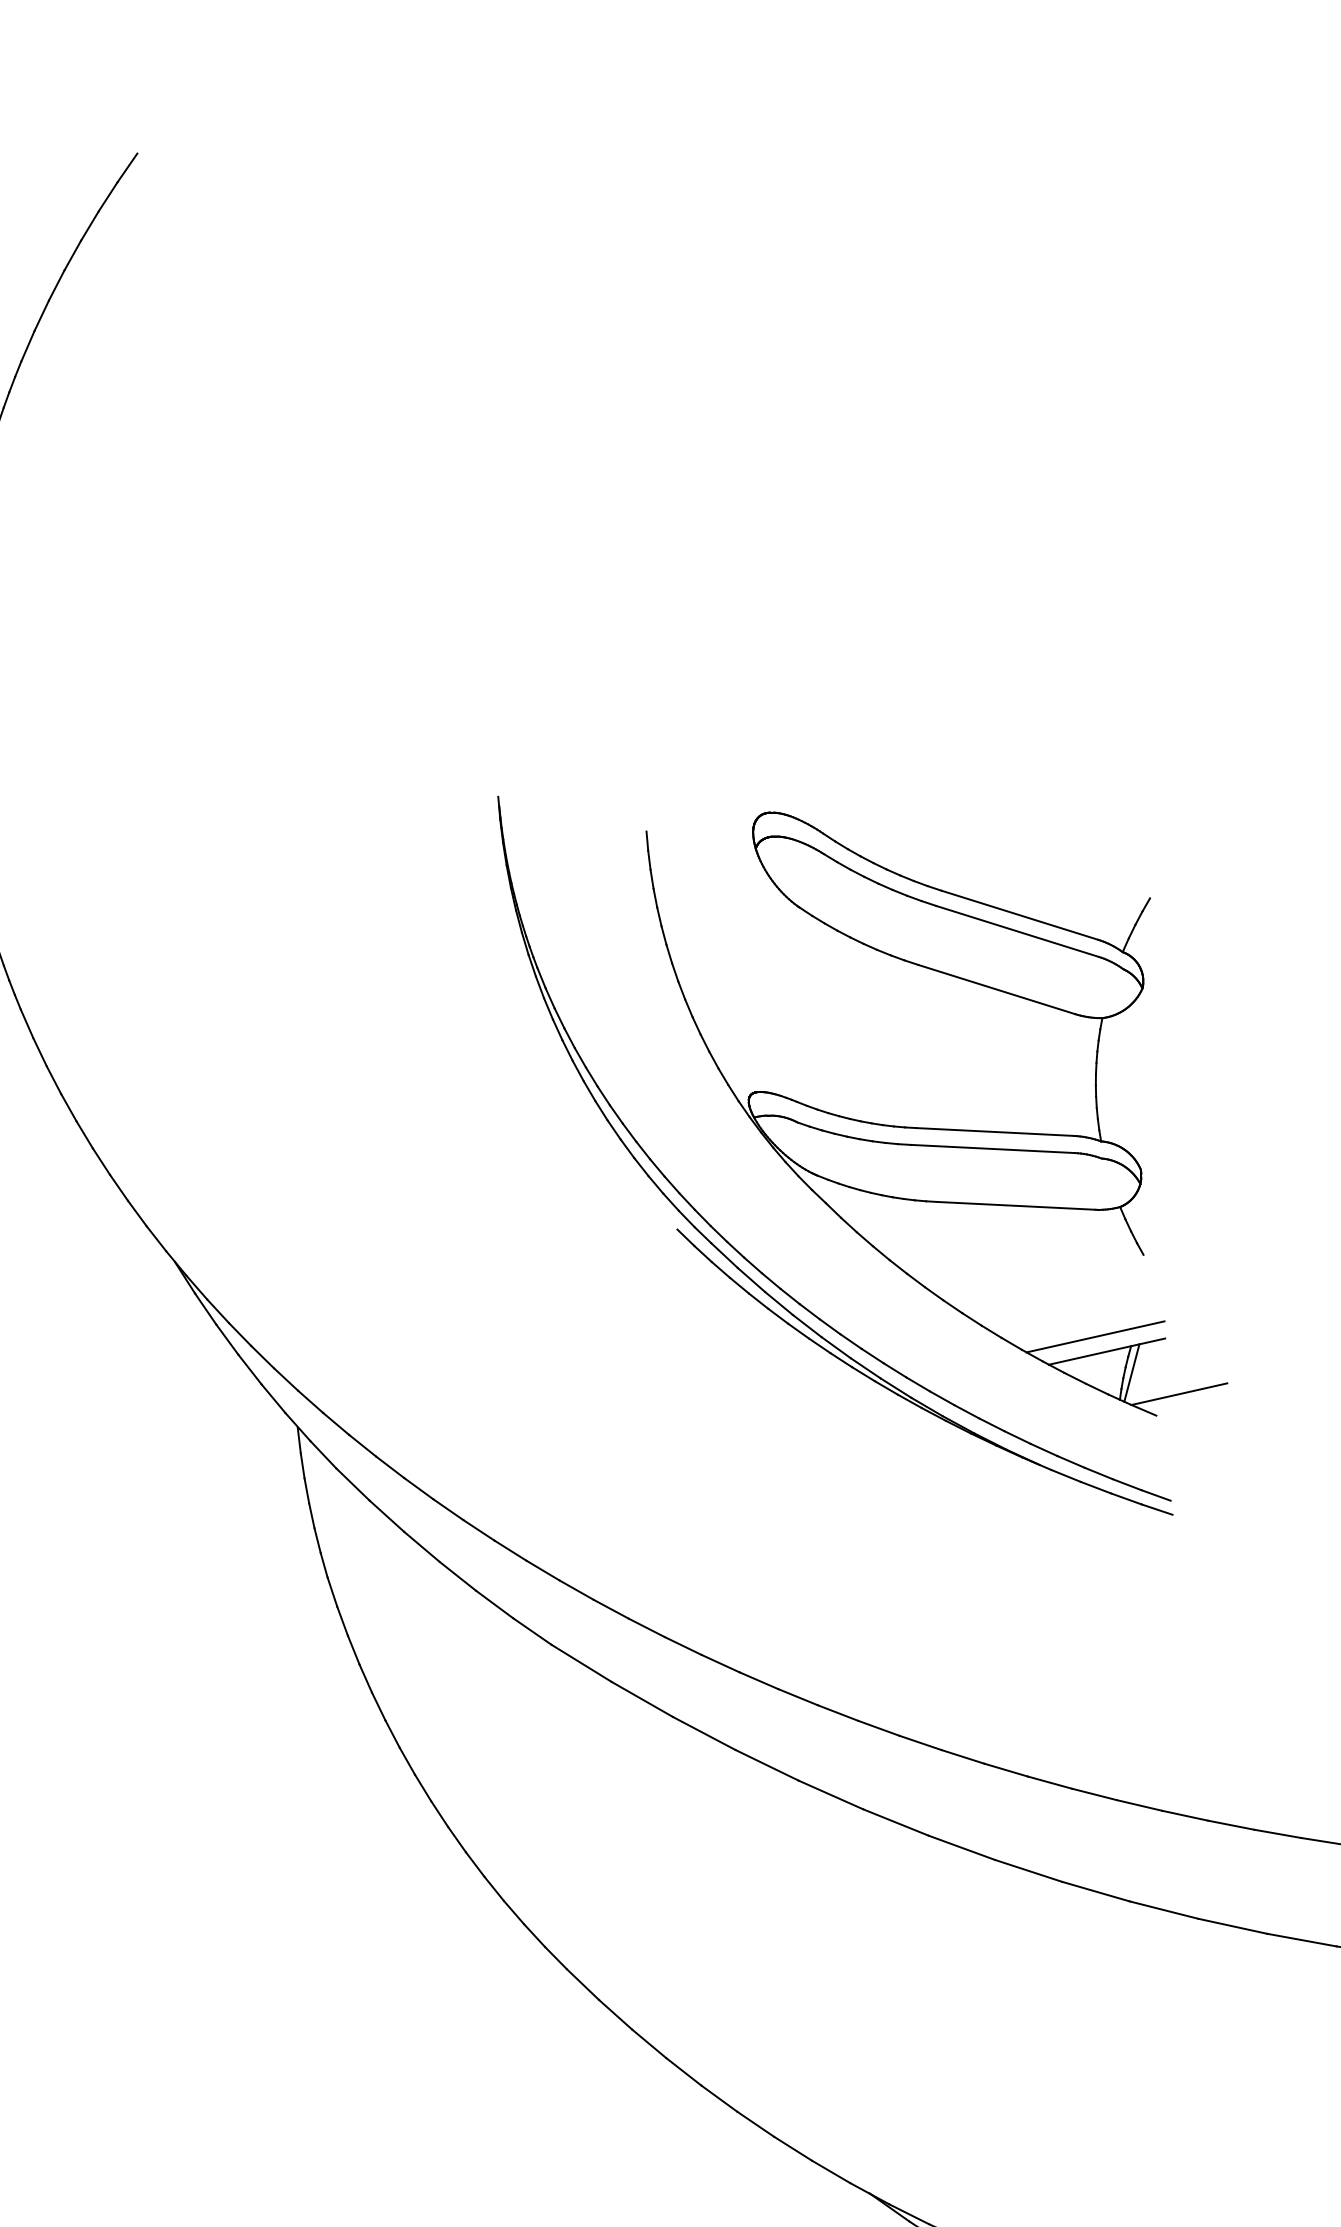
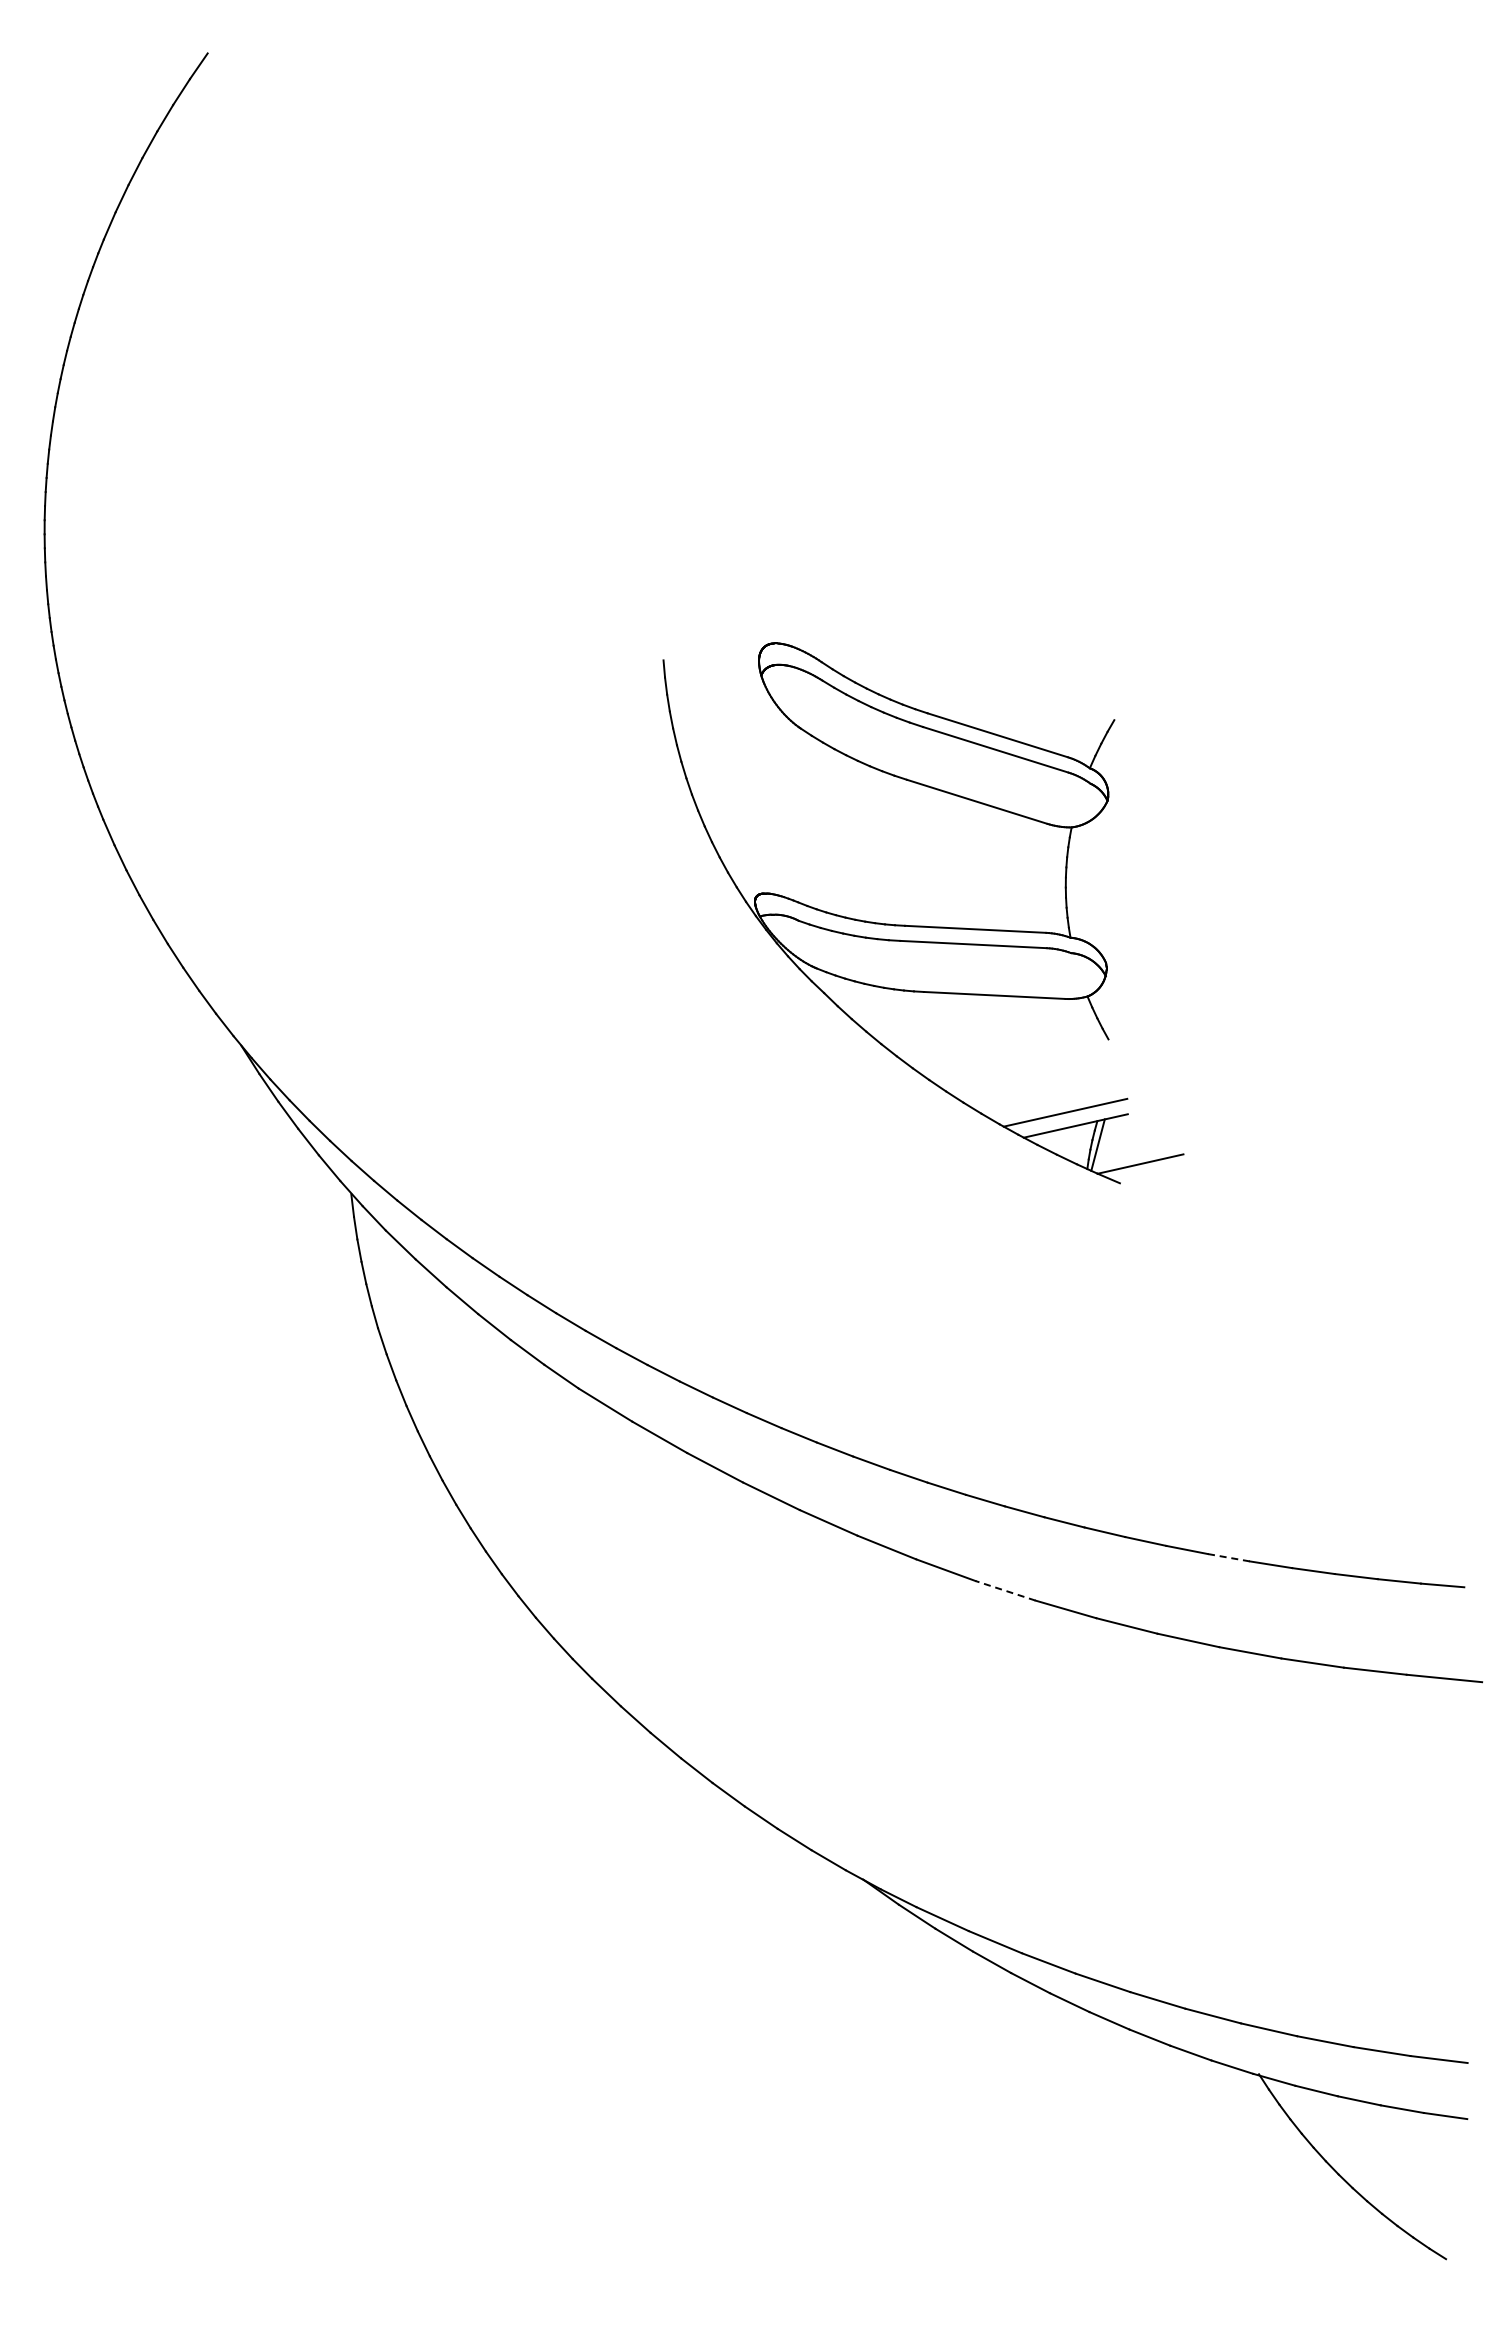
part: (744, 1256) -> (751, 1040), removed
line: (1277, 1833) -> (1228, 1557), solid -> dashed
line: (1028, 1870) -> (1005, 1590), solid -> dashed

